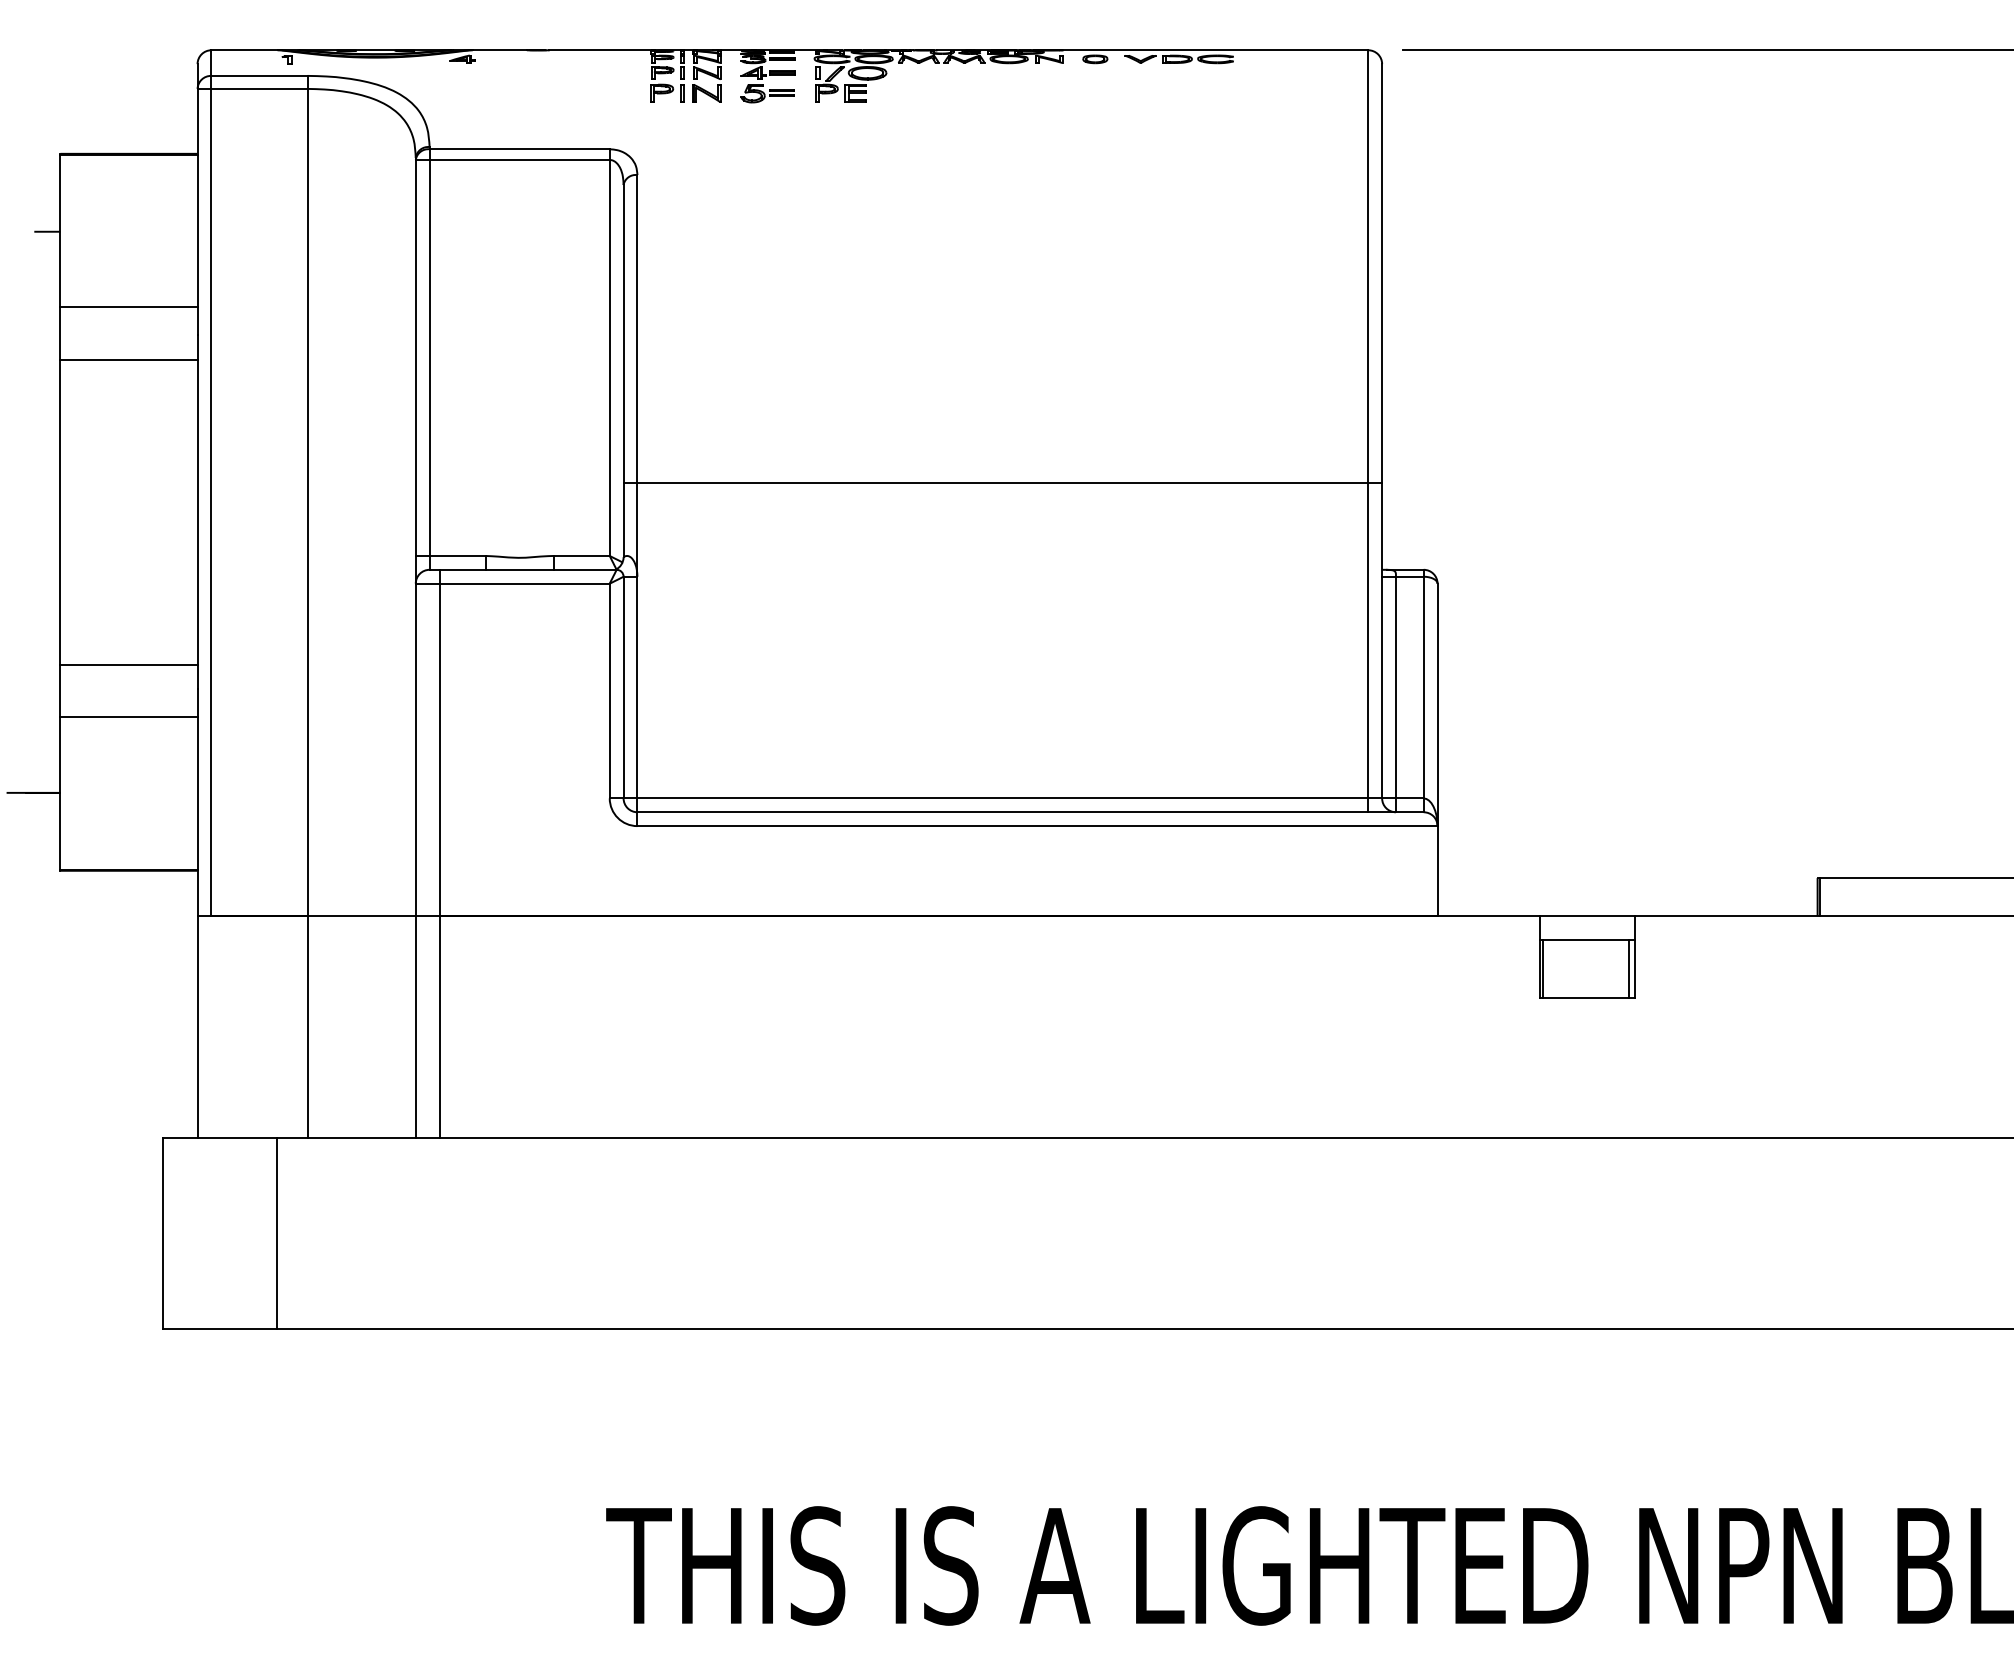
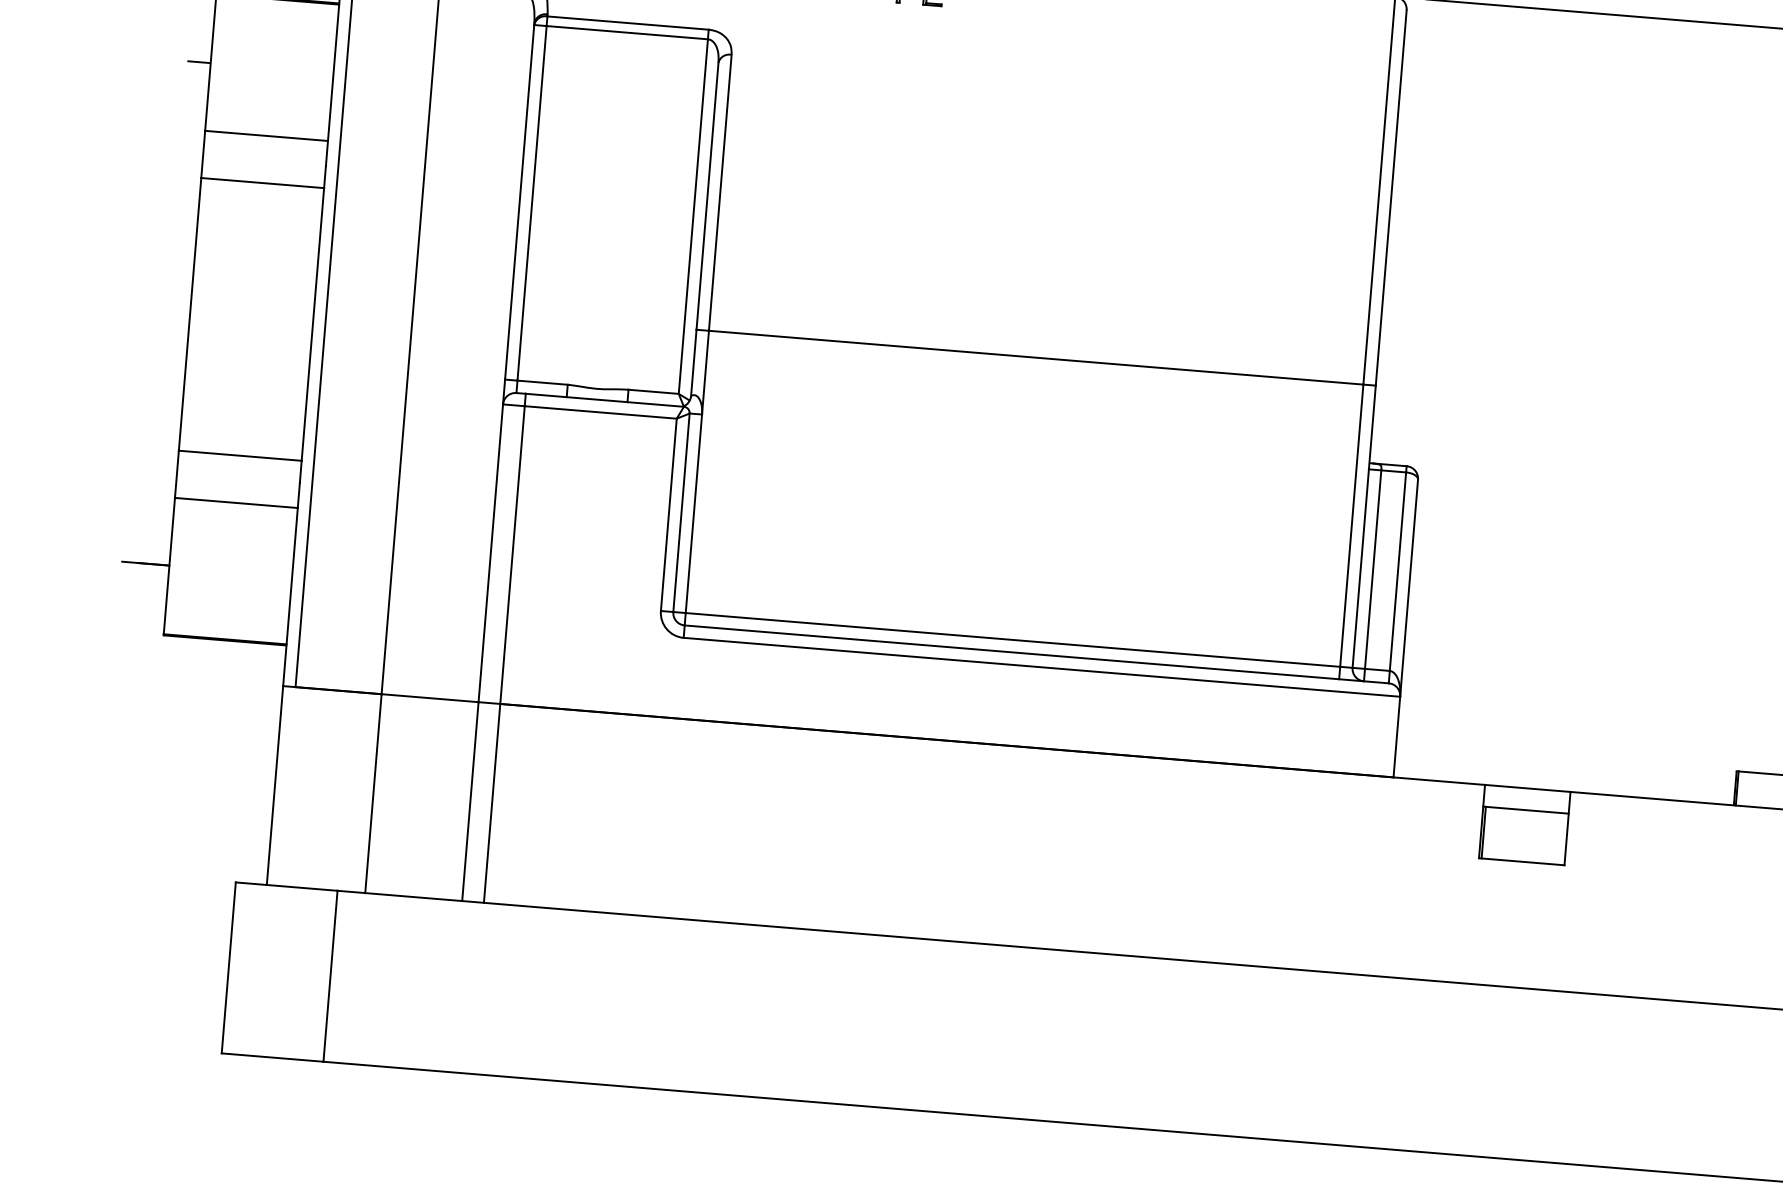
line: (1628, 969) -> (1560, 839), removed

